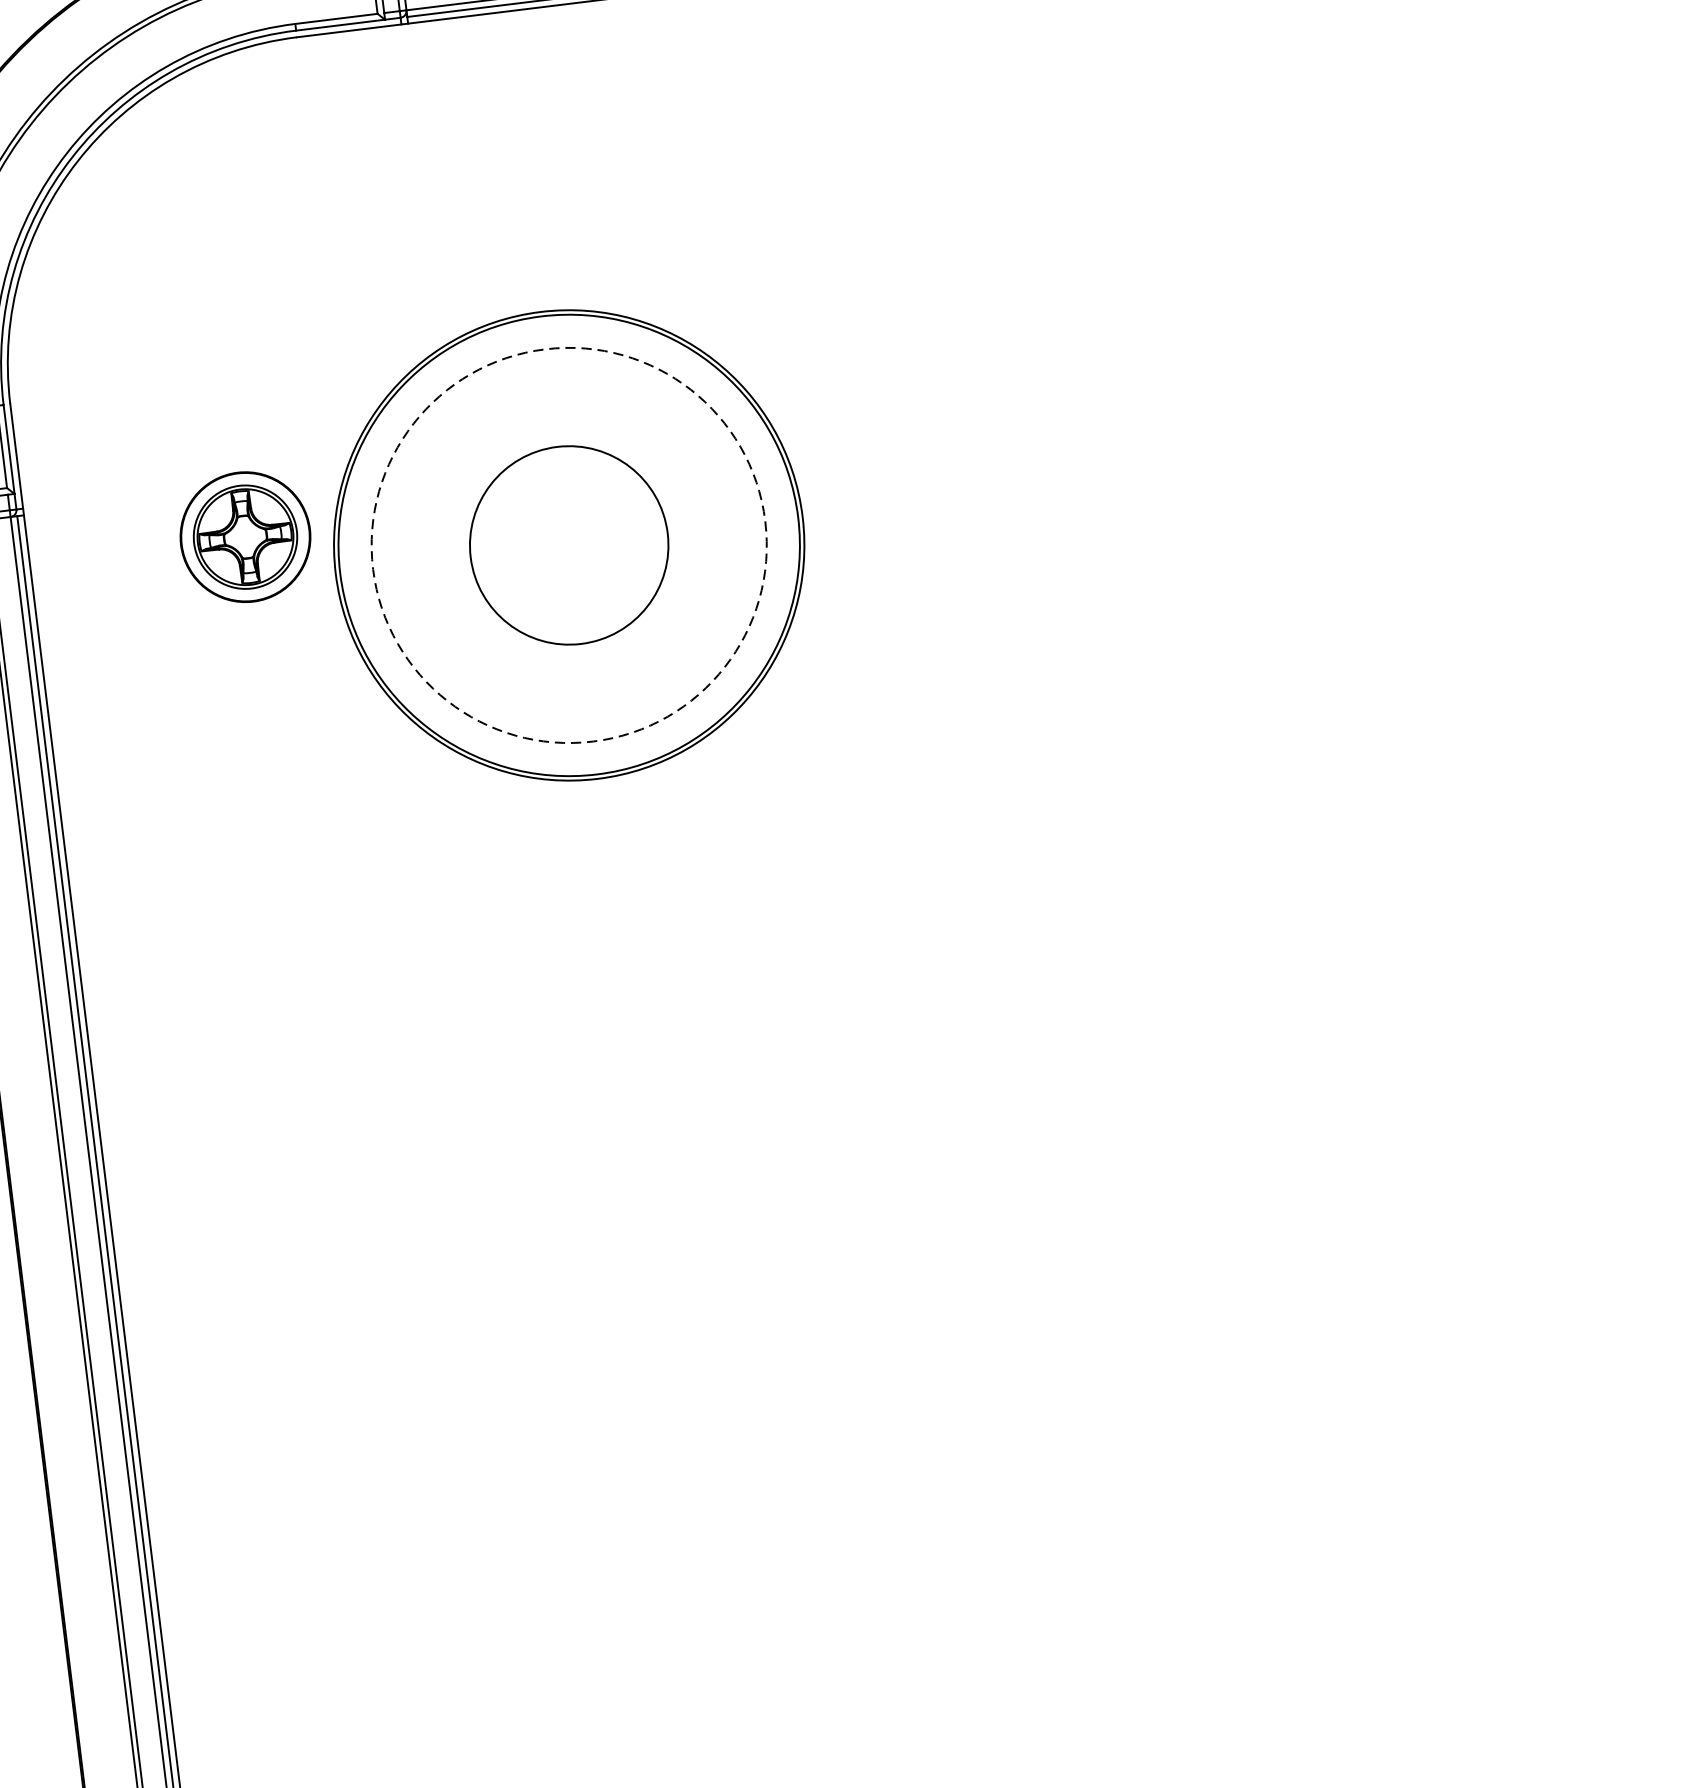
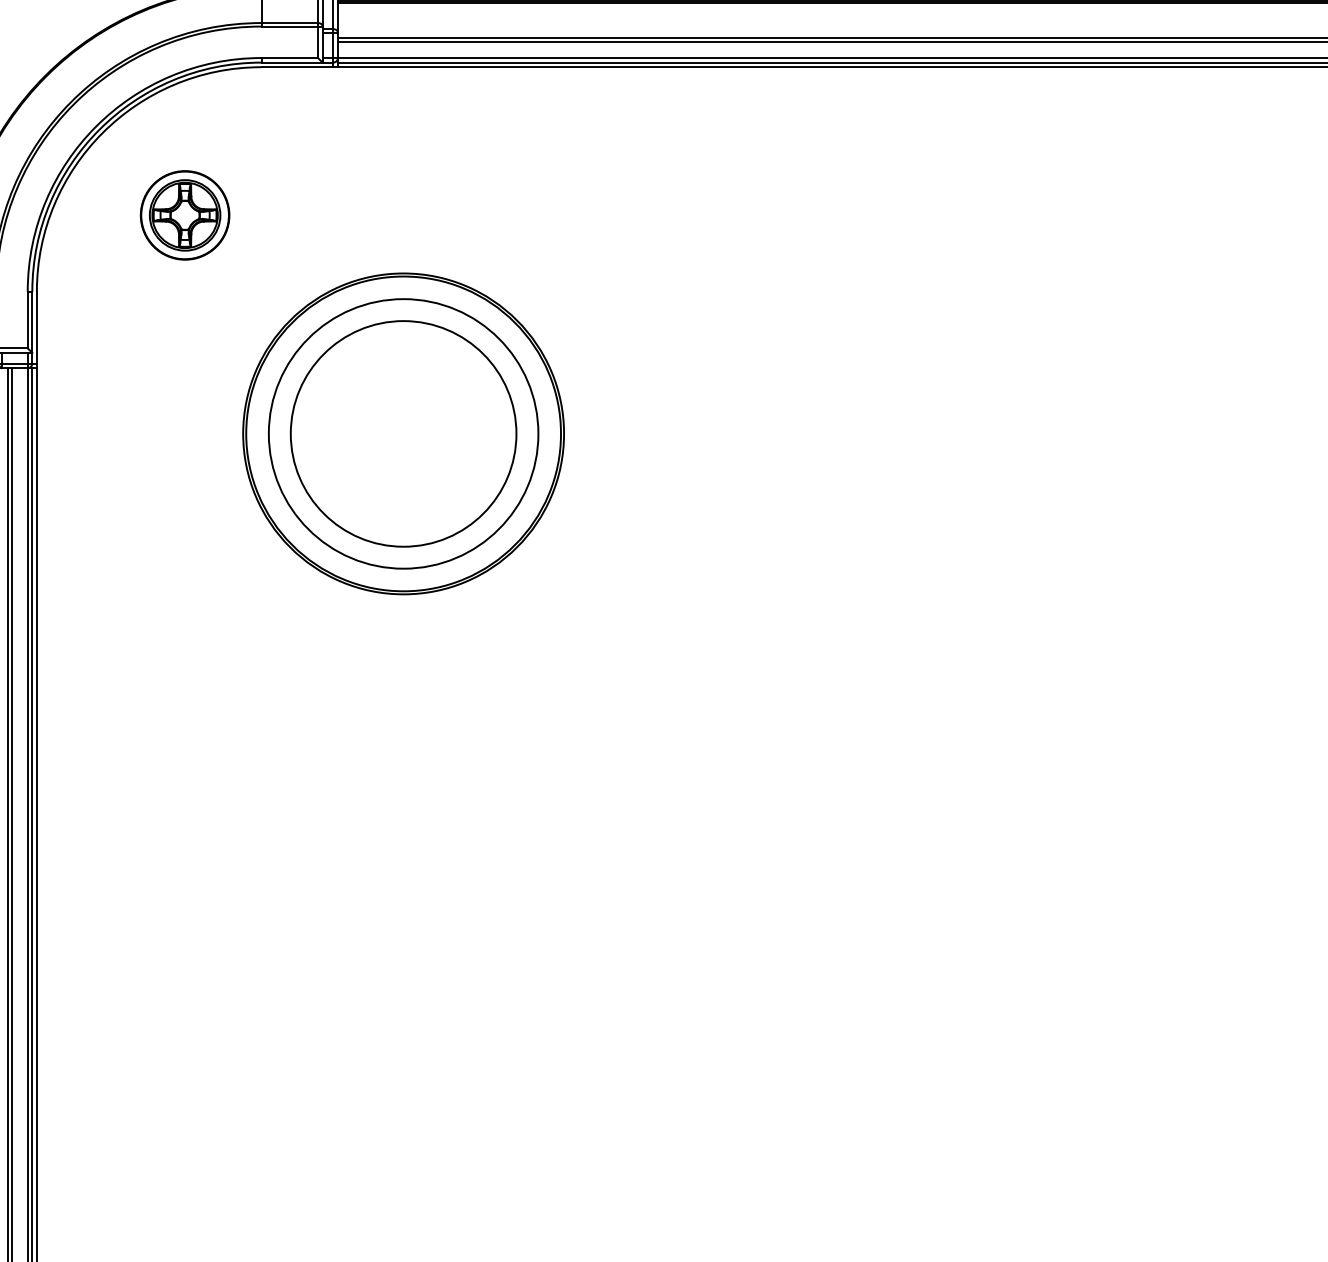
part: (244, 537) -> (184, 215), moved
circle: (568, 544) -> (403, 433), dashed -> solid
circle: (568, 544) -> (403, 433), size x1.67

